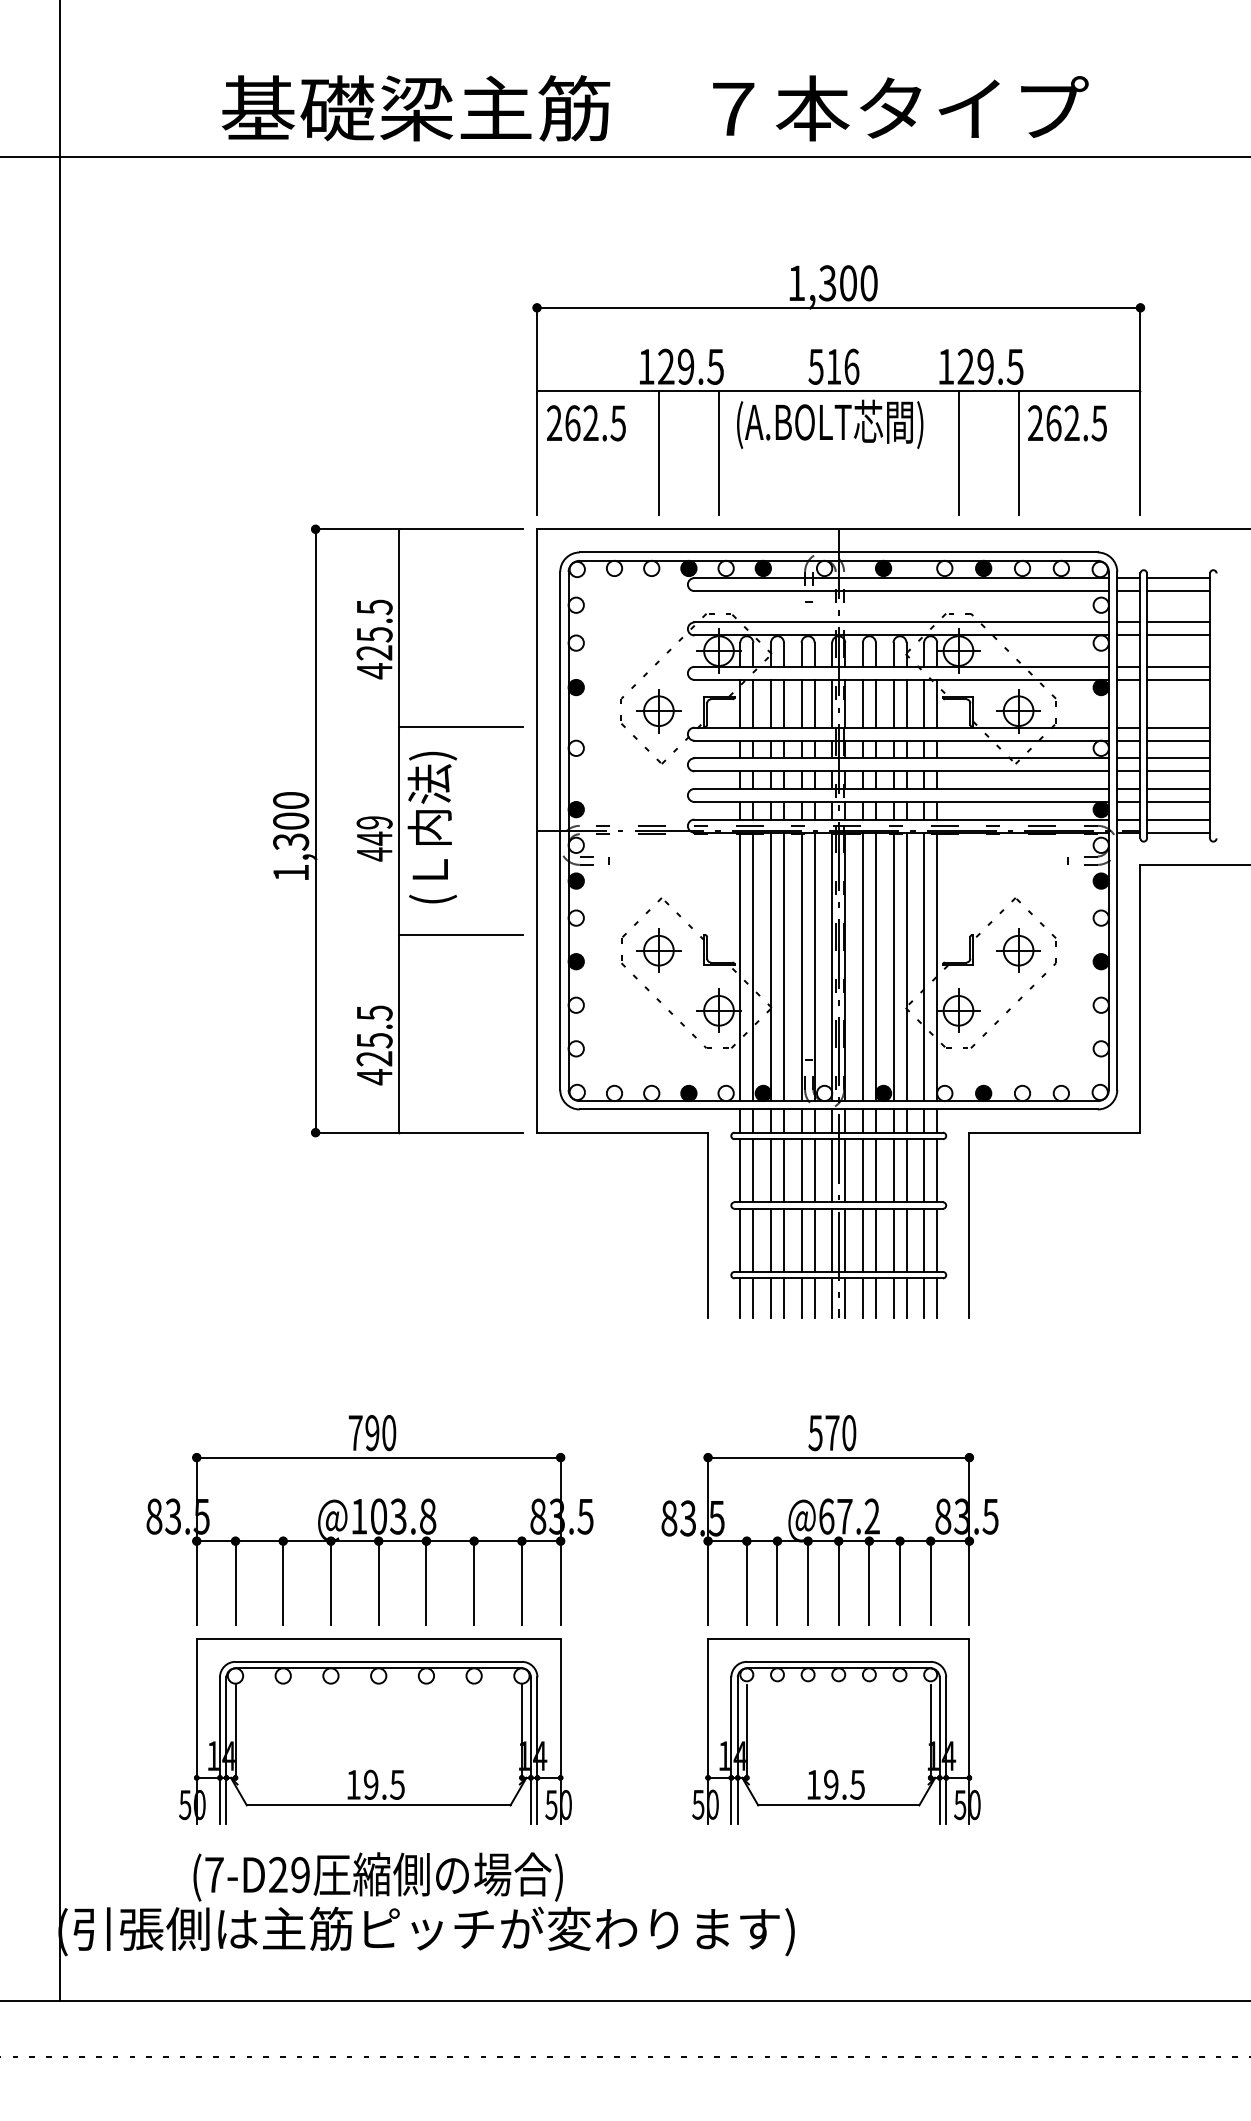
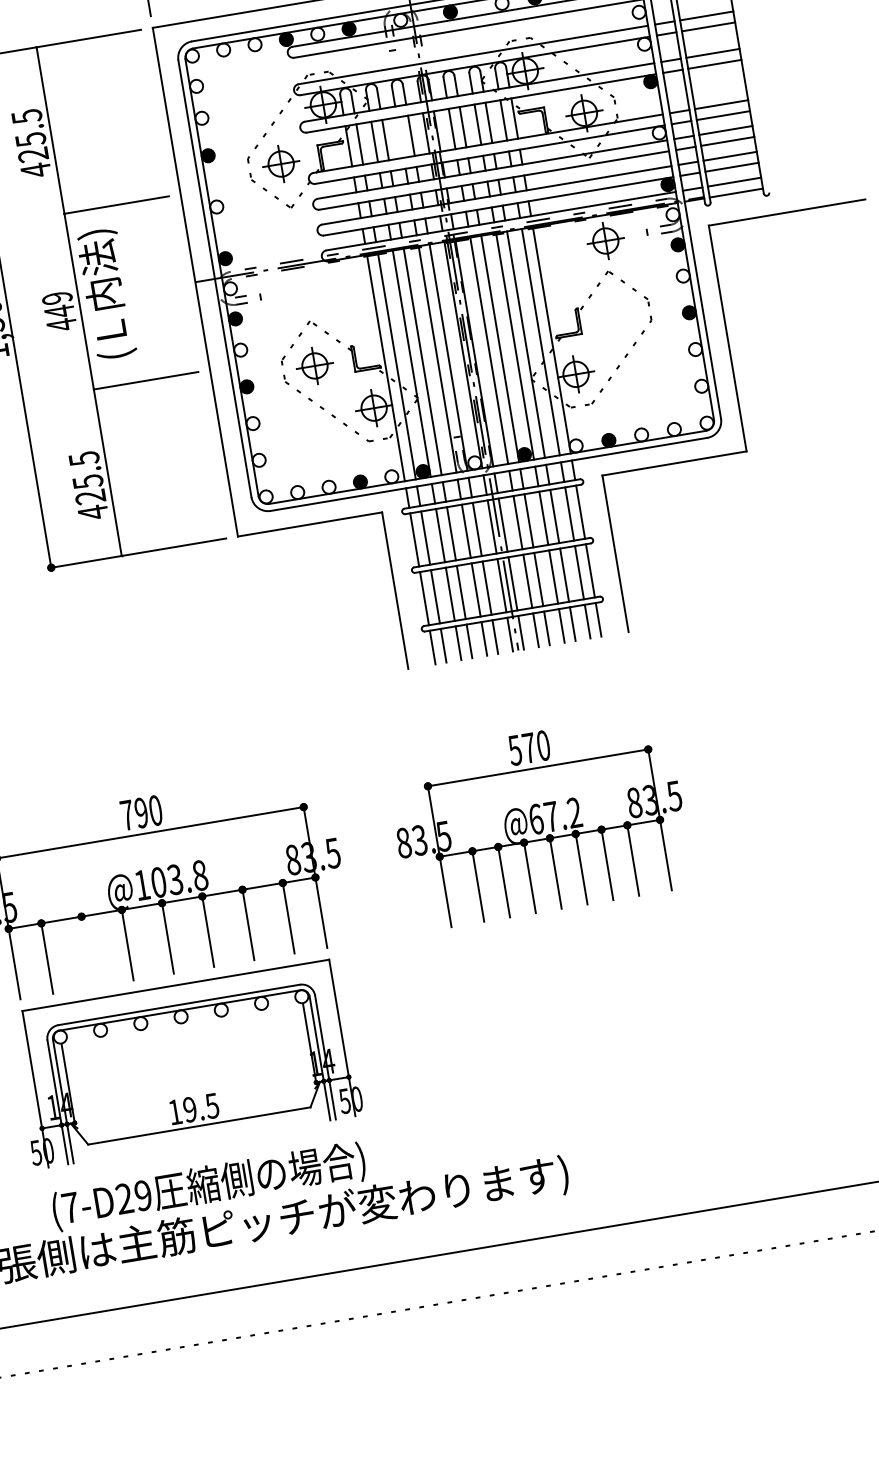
line: (801, 703) -> (400, 137), removed
part: (1018, 950) -> (605, 240), moved
line: (283, 1582) -> (87, 951), removed
part: (836, 1731) -> (574, 999), removed

